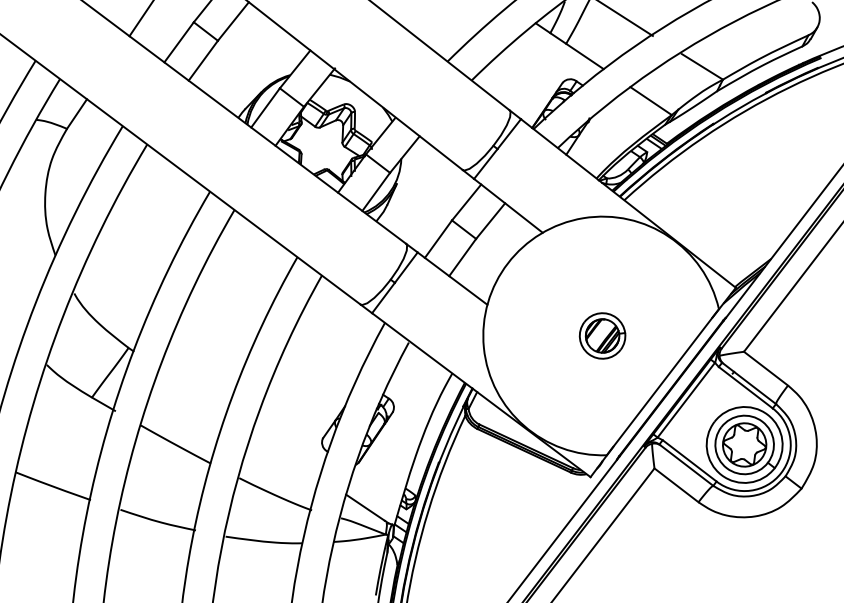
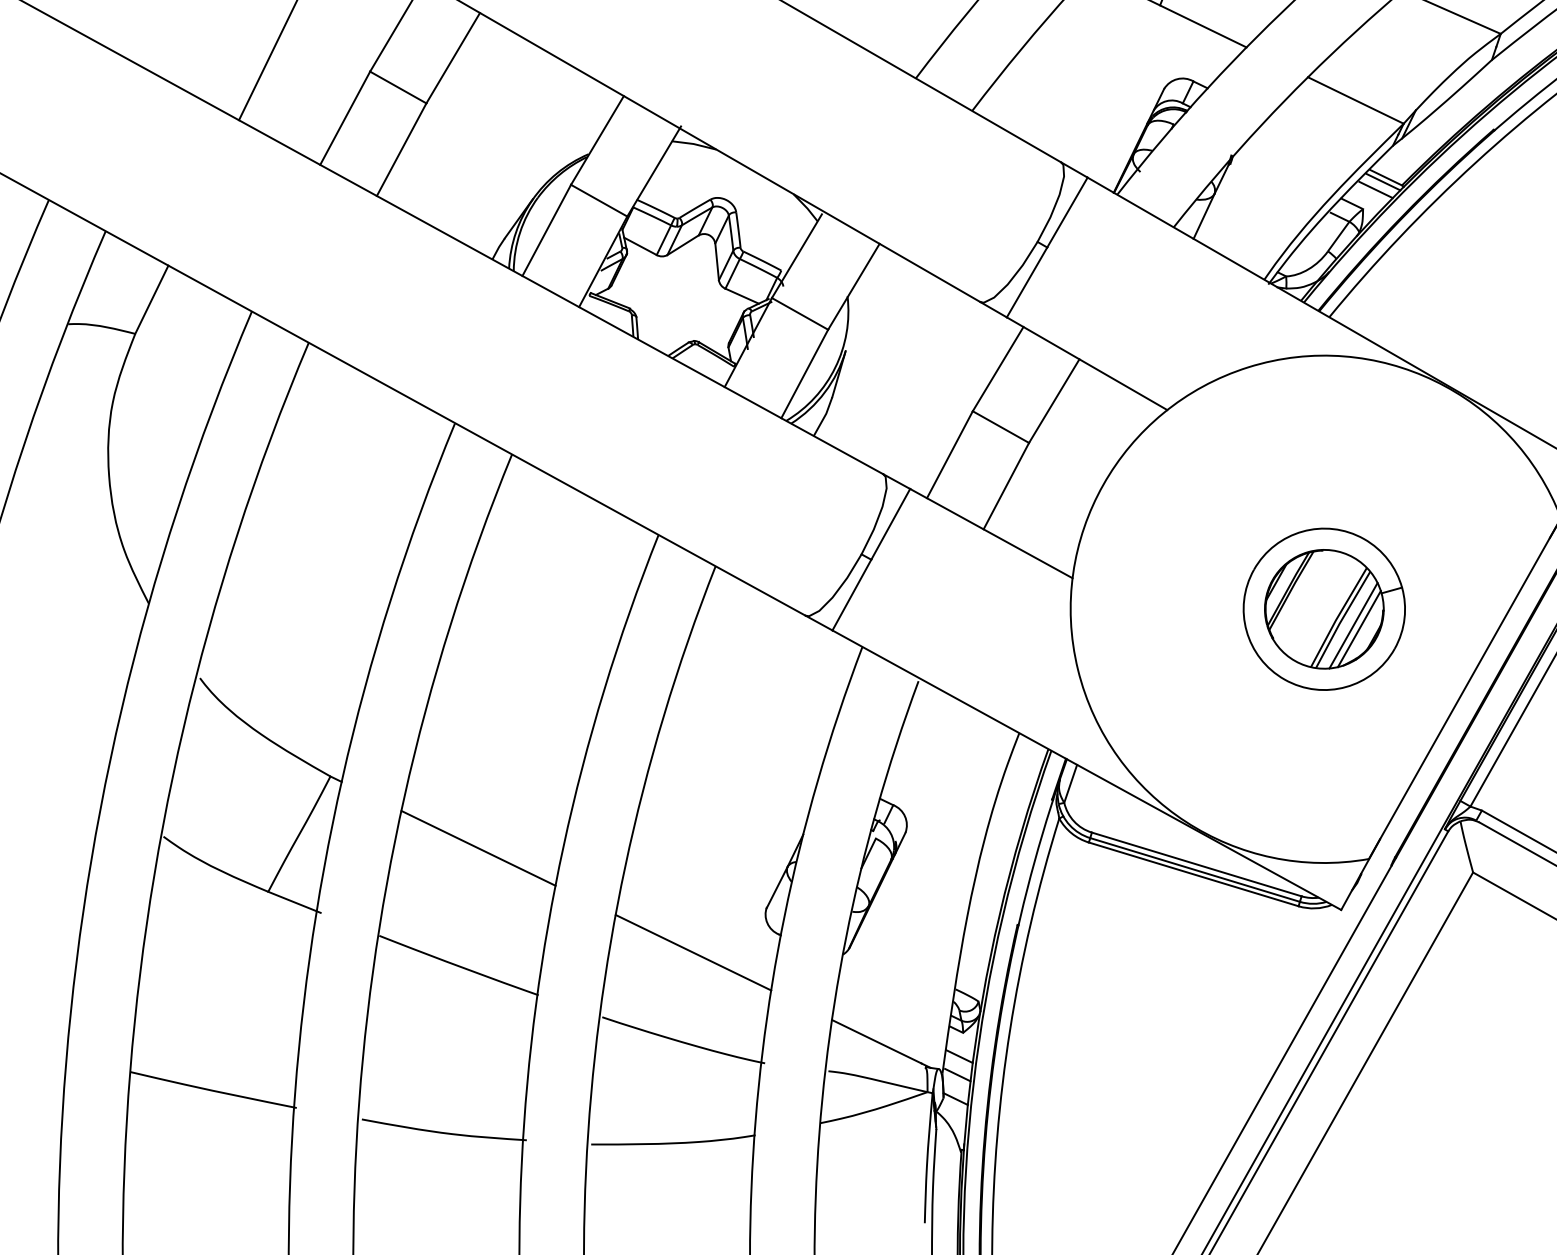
part: (602, 335) -> (1323, 608), size x1.67
line: (192, 390) -> (477, 846), added
line: (285, 453) -> (692, 951), added

